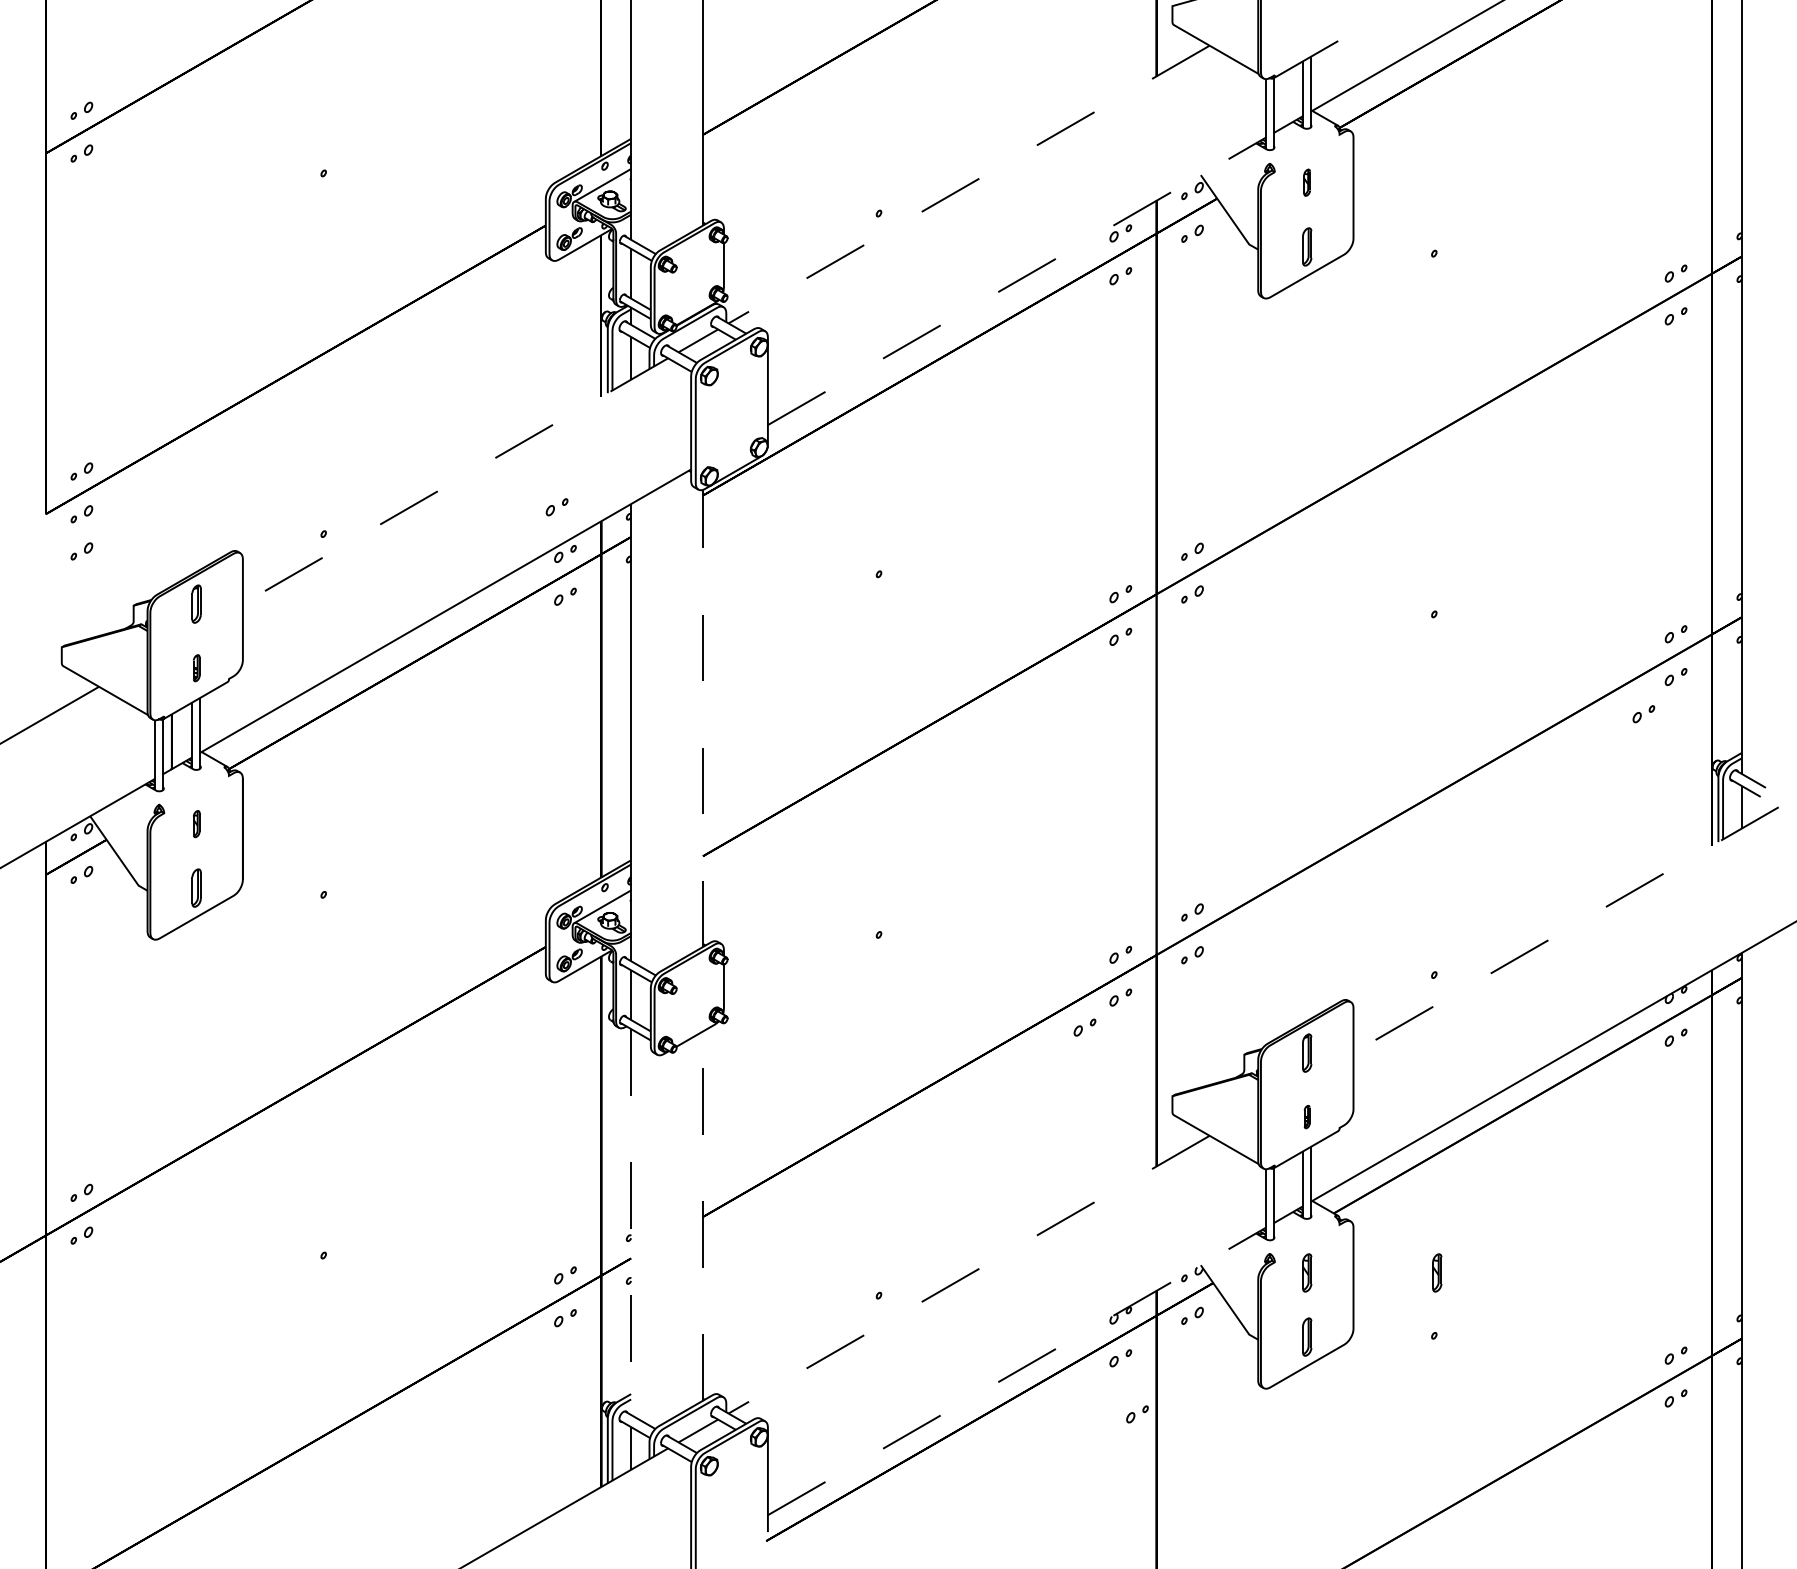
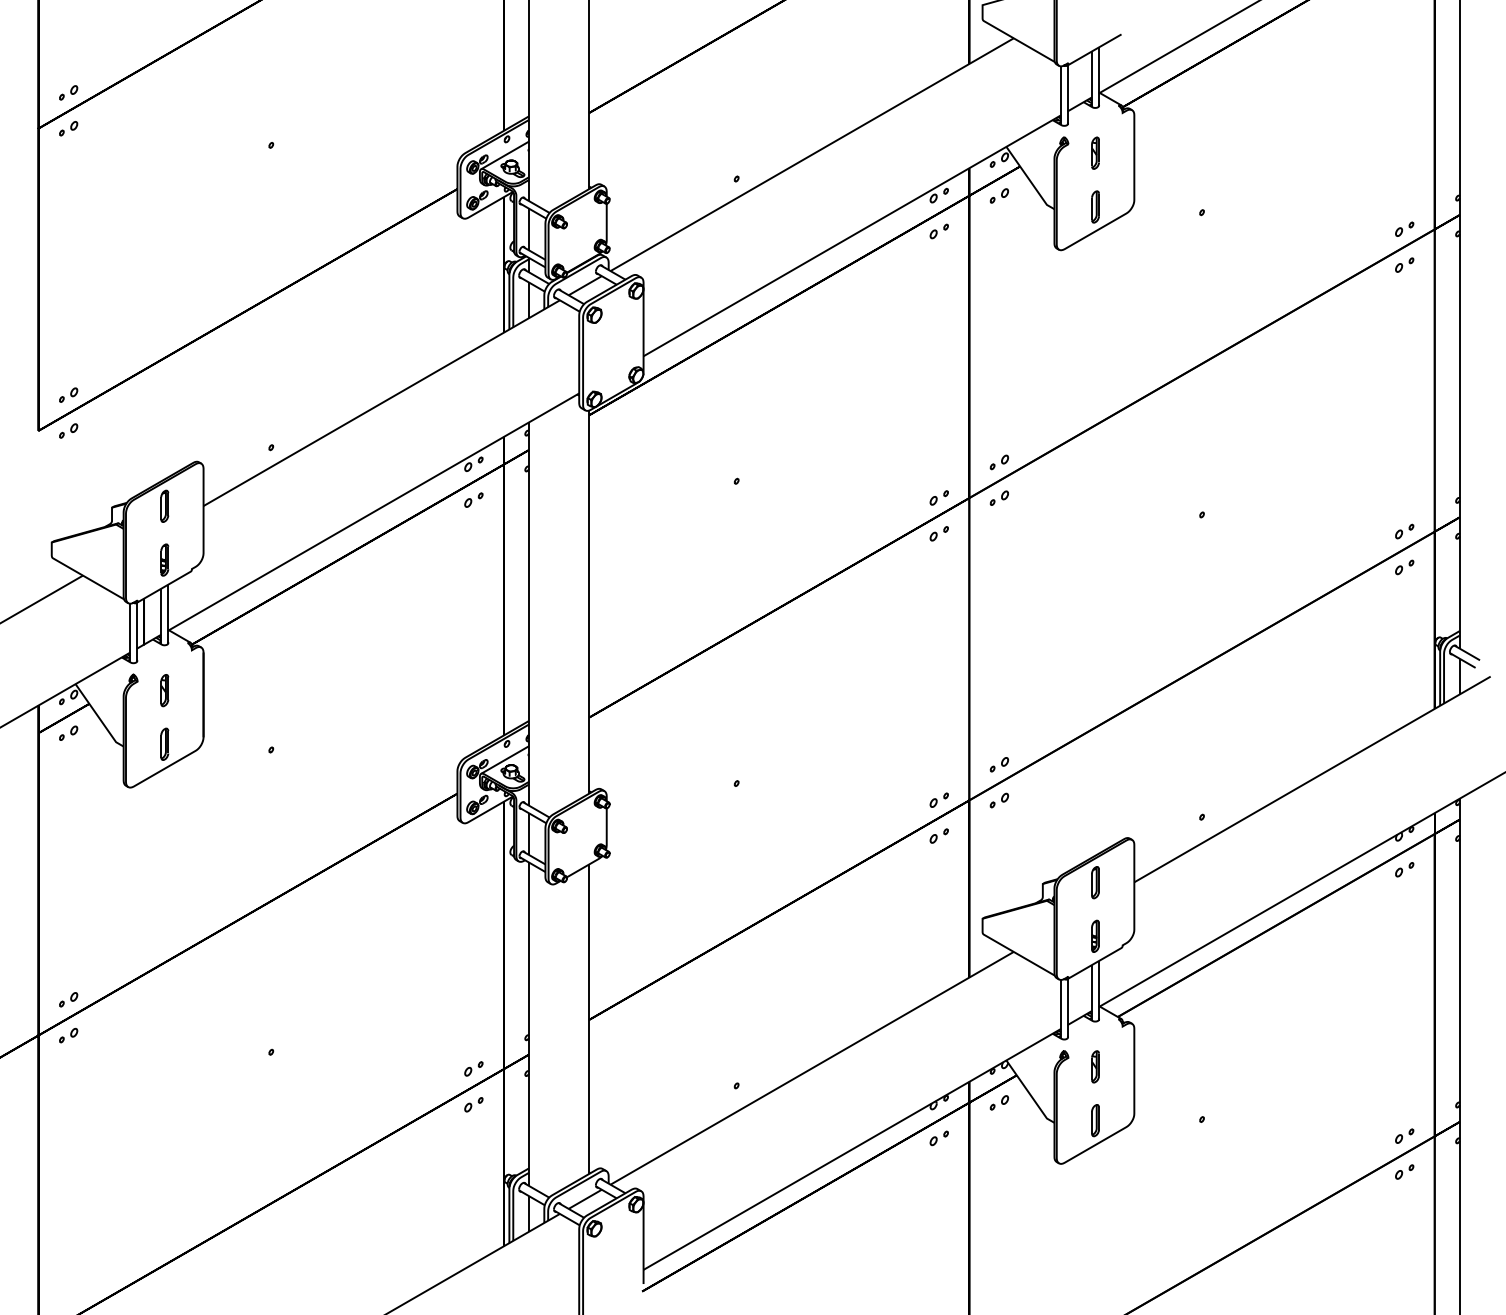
part: (1307, 181) -> (1095, 152), size x1.43
line: (969, 184) -> (812, 154), dashed -> solid
line: (1017, 280) -> (852, 235), dashed -> solid
line: (455, 481) -> (381, 403), dashed -> solid
part: (556, 506) -> (466, 424), removed
part: (81, 550) -> (68, 461), removed
part: (196, 667) -> (164, 559), size x1.43
part: (1643, 714) -> (1377, 598), removed
line: (703, 718) -> (589, 602), dashed -> solid
part: (196, 823) -> (164, 690), size x1.43
line: (1566, 930) -> (1312, 779), dashed -> solid
part: (1084, 1026) -> (908, 860), removed
part: (1307, 1116) -> (1095, 935), size x1.67
line: (703, 1216) -> (589, 1019), dashed -> solid
line: (630, 1222) -> (528, 1024), dashed -> solid
part: (1437, 1272) -> (1204, 1066), removed
line: (969, 1274) -> (812, 1068), dashed -> solid
line: (1017, 1371) -> (852, 1149), dashed -> solid
part: (1136, 1414) -> (952, 1185), removed

